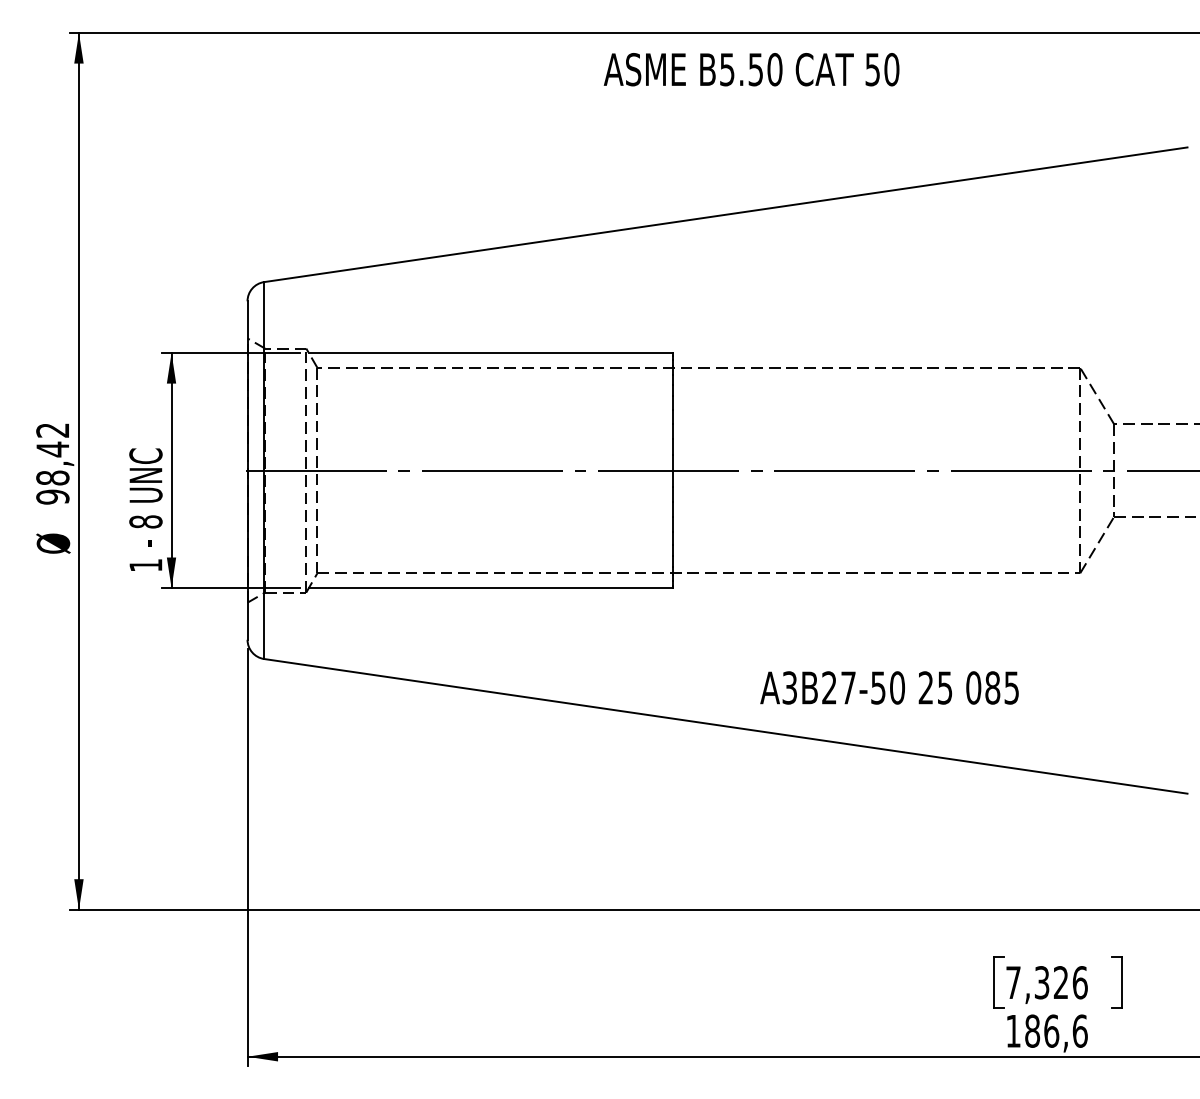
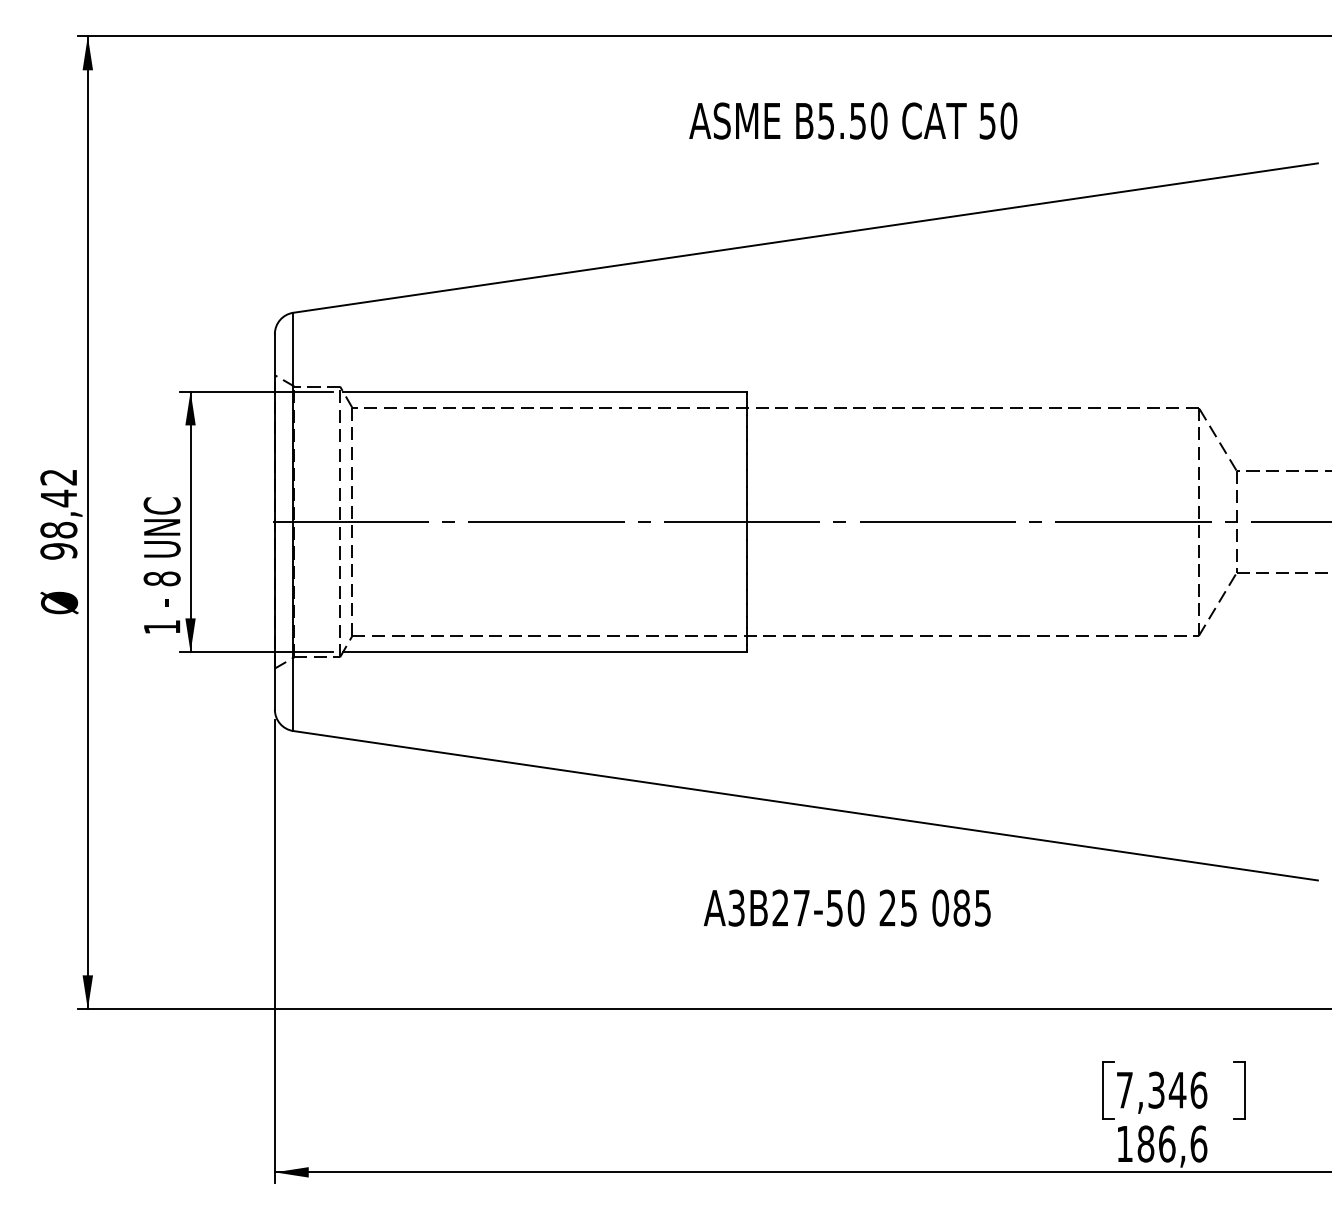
text: (751, 69) -> (853, 120), moved
text: (888, 687) -> (846, 907), moved
text: (1060, 982) -> (1177, 1089), 7,326 -> 7,346

